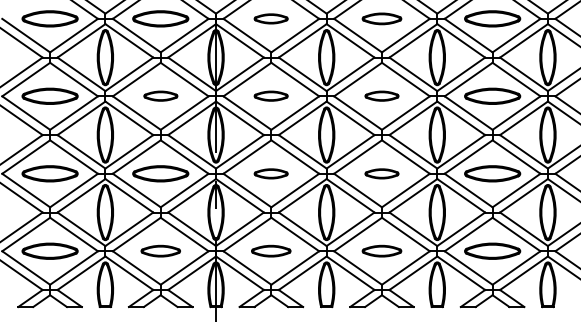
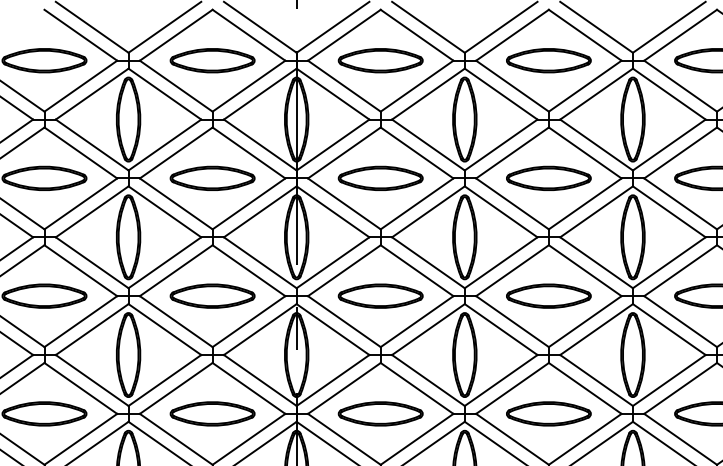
part: (270, 18) -> (379, 60), size x1.67
part: (381, 18) -> (548, 60), size x1.43
part: (160, 95) -> (212, 177), size x1.67
part: (270, 95) -> (379, 177), size x1.67
part: (381, 95) -> (548, 177), size x1.67
part: (270, 173) -> (379, 295), size x1.67
part: (381, 173) -> (548, 295), size x1.67
part: (160, 250) -> (212, 412), size x1.43
part: (270, 250) -> (379, 412), size x1.43
part: (381, 250) -> (548, 412), size x1.43

